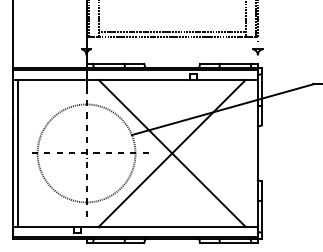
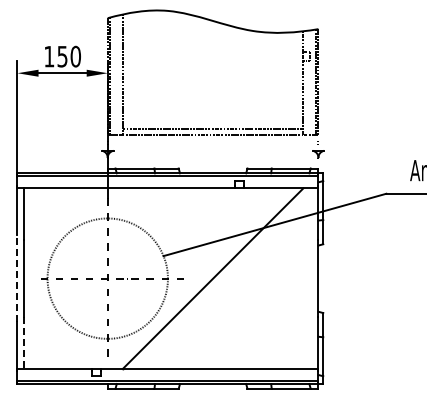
line: (13, 153) -> (17, 278), solid -> dashed
line: (171, 153) -> (212, 278), removed
line: (18, 206) -> (23, 343), solid -> dashed

